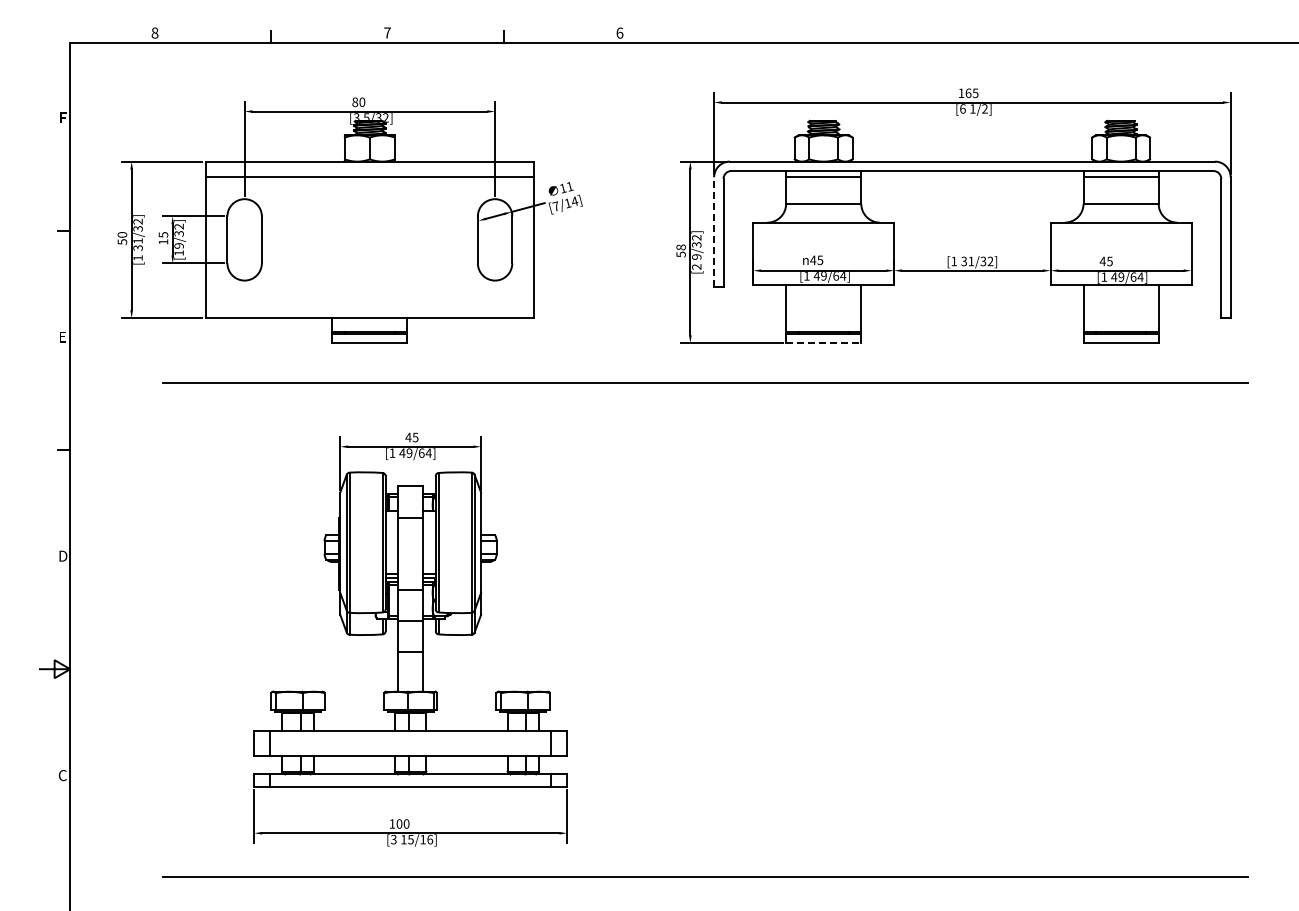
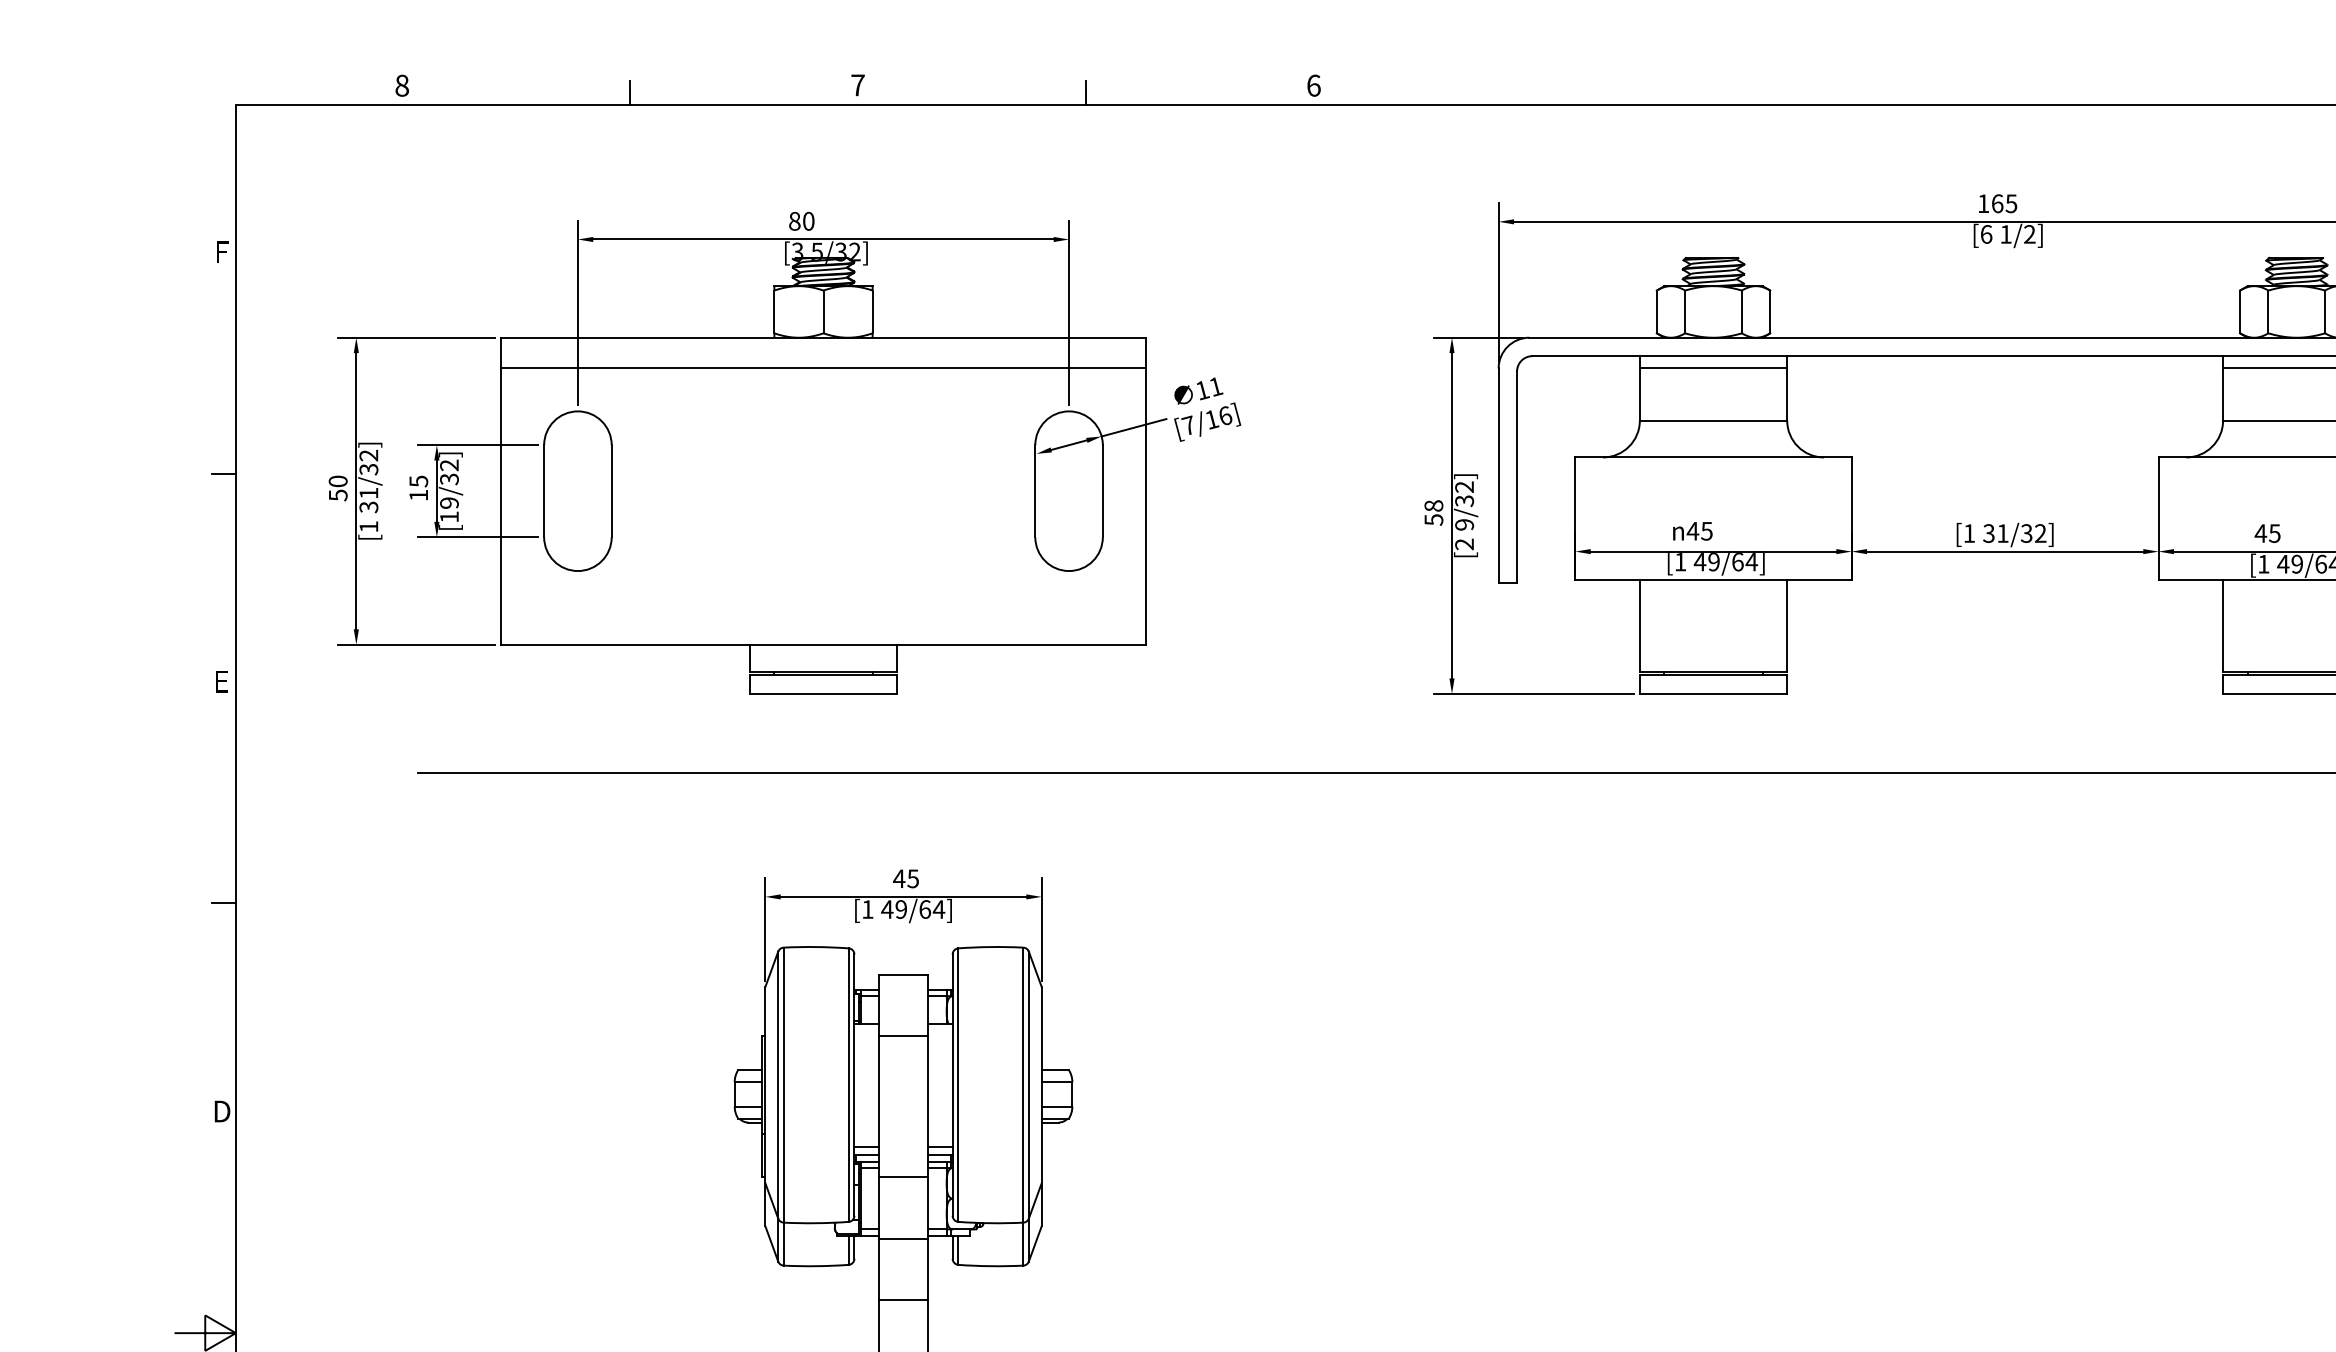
text: (574, 201) -> (1224, 415), [7/14] -> [7/16]
line: (714, 232) -> (1499, 476), dashed -> solid
line: (823, 343) -> (1713, 694), dashed -> solid

